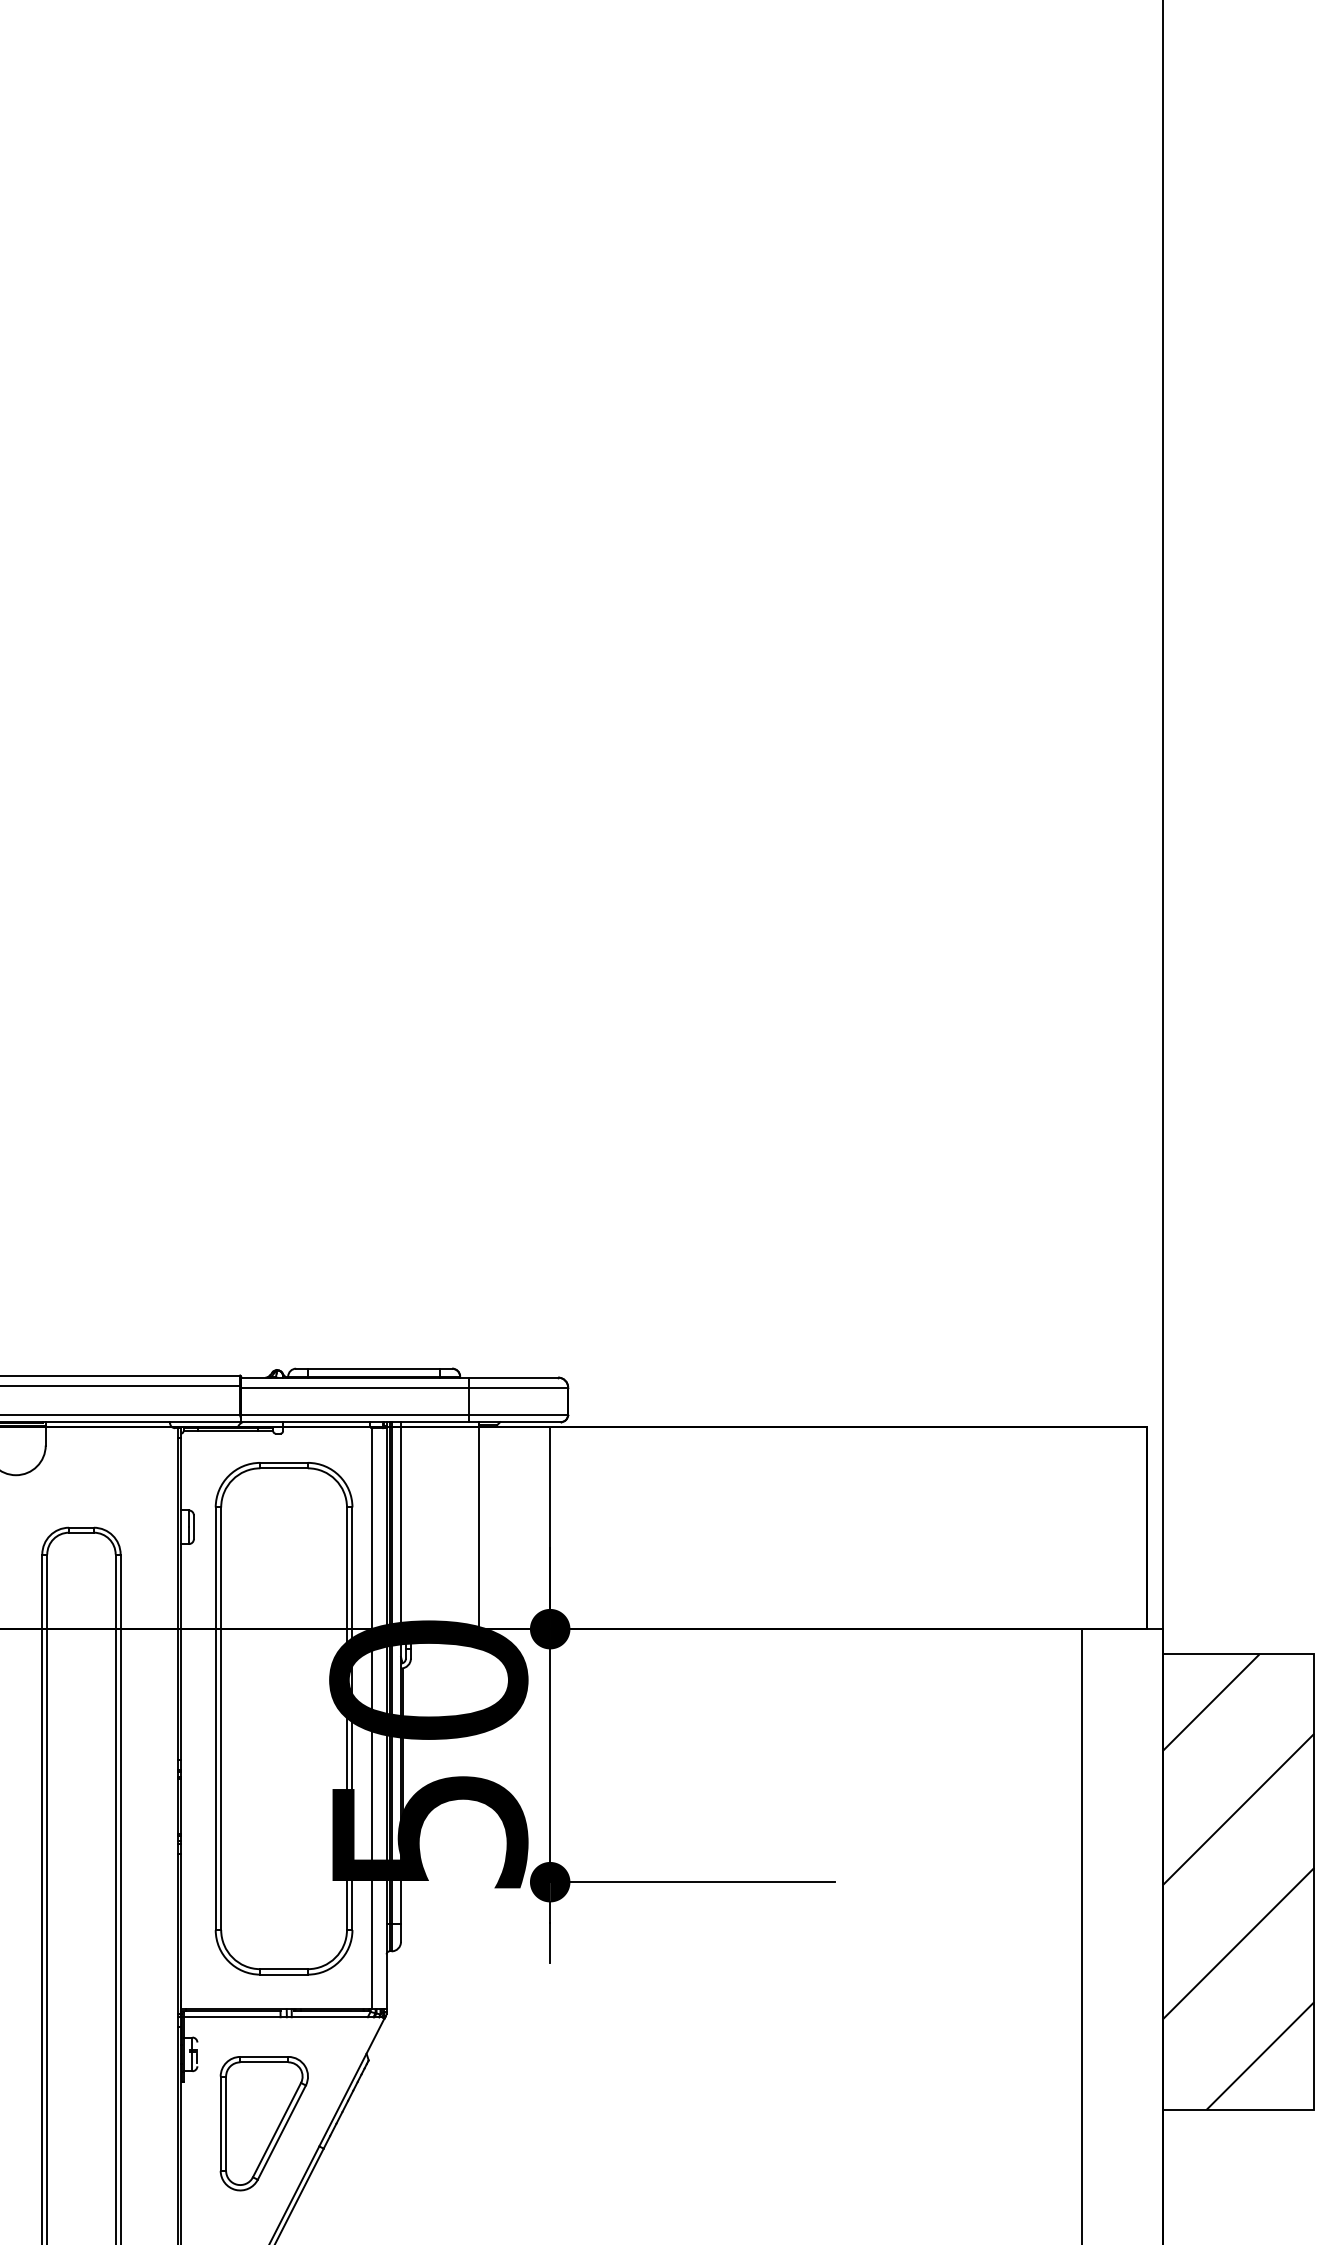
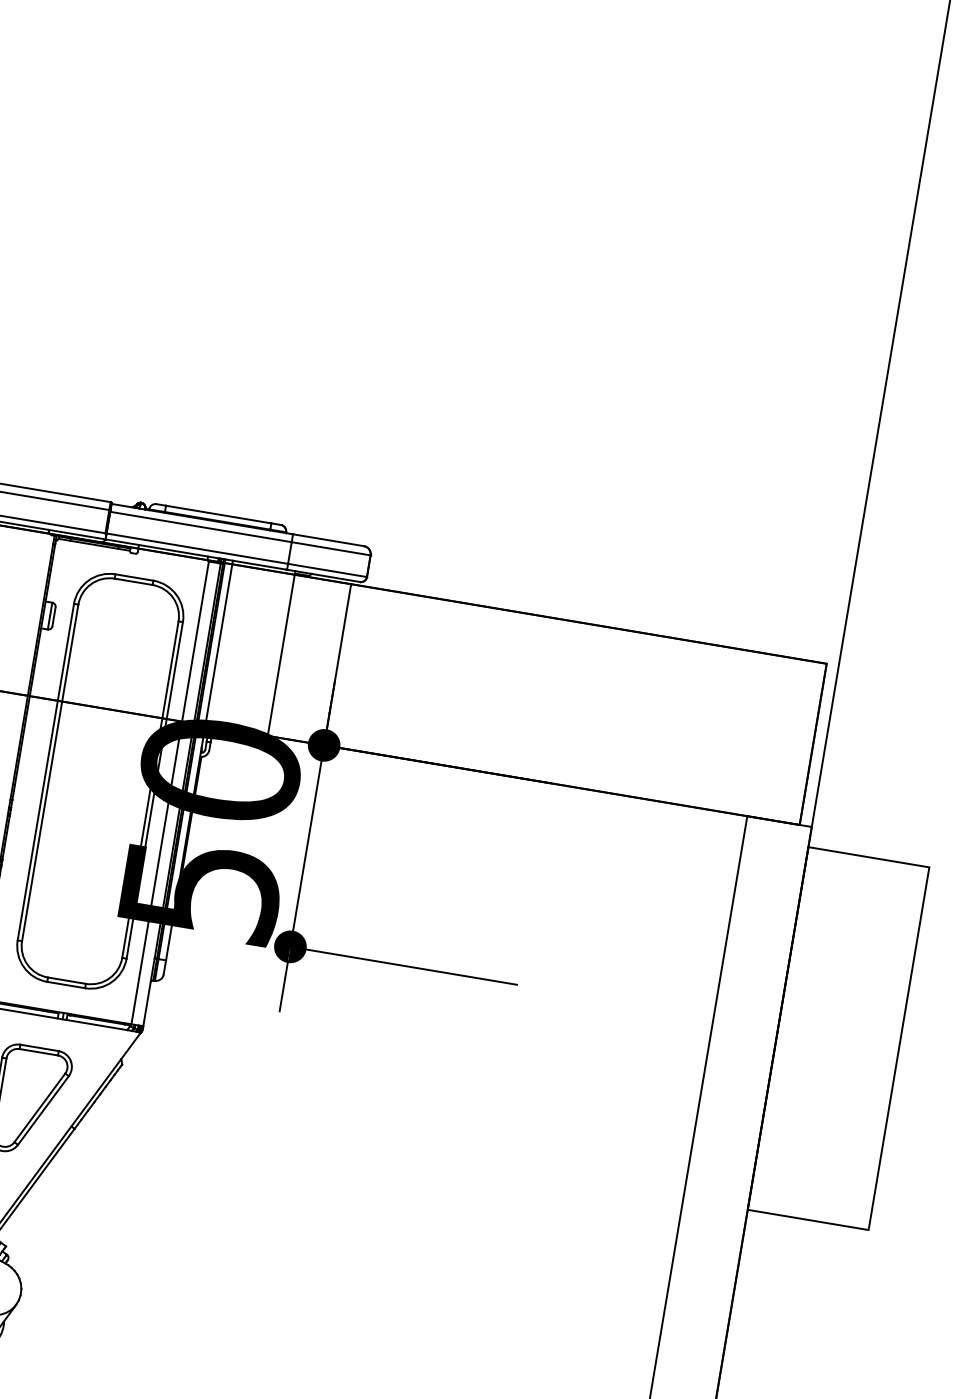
hatch: (1238, 1881) -> (838, 1038), removed

